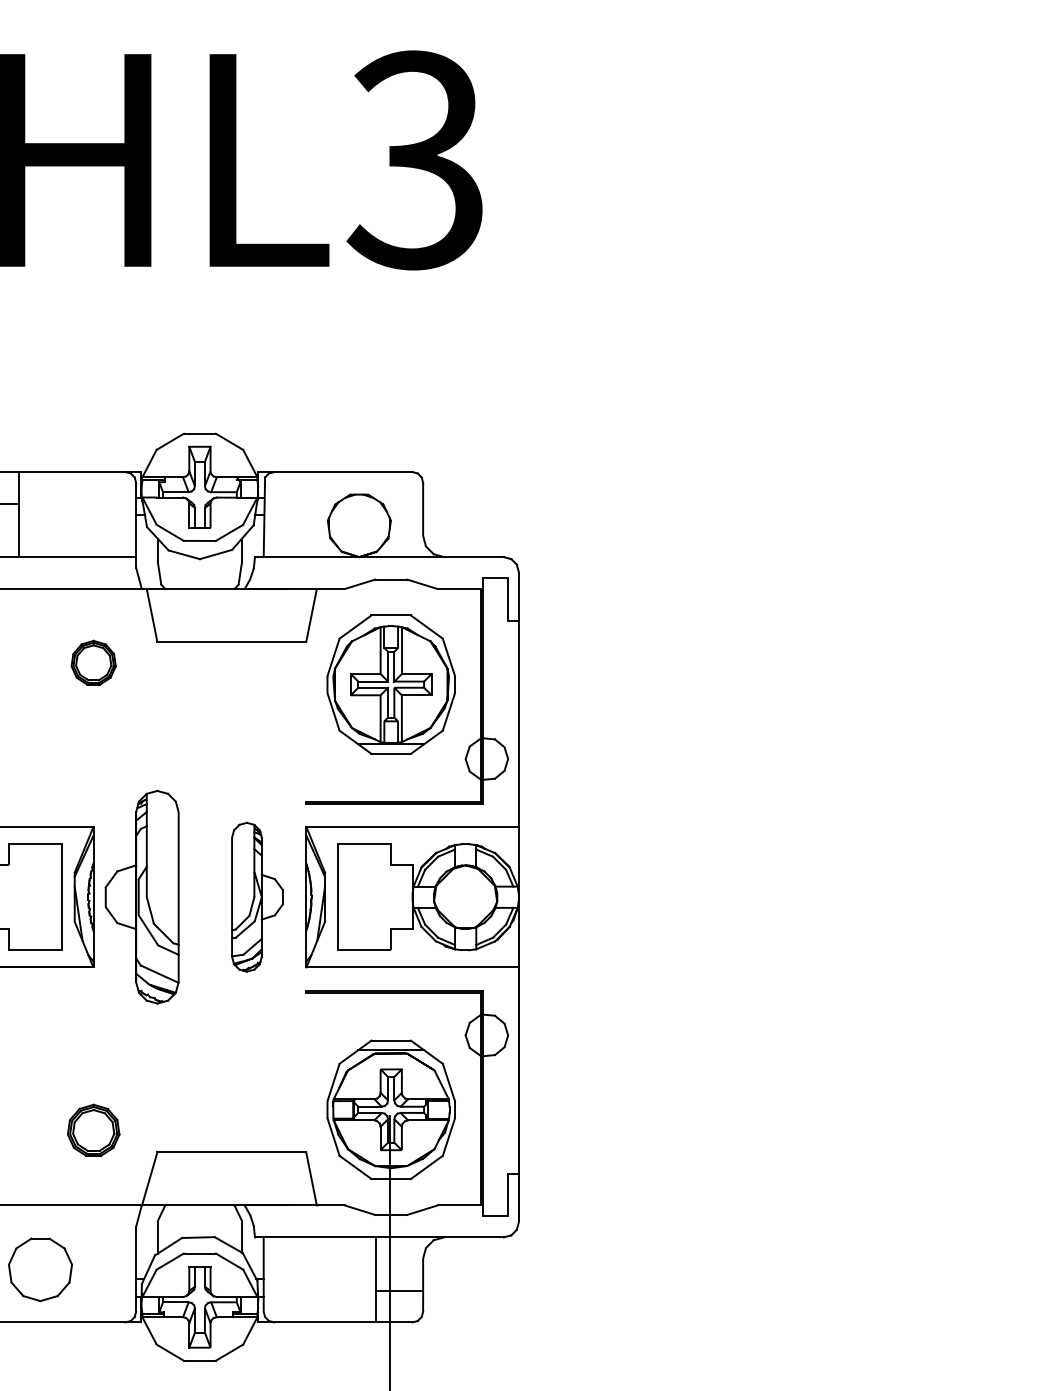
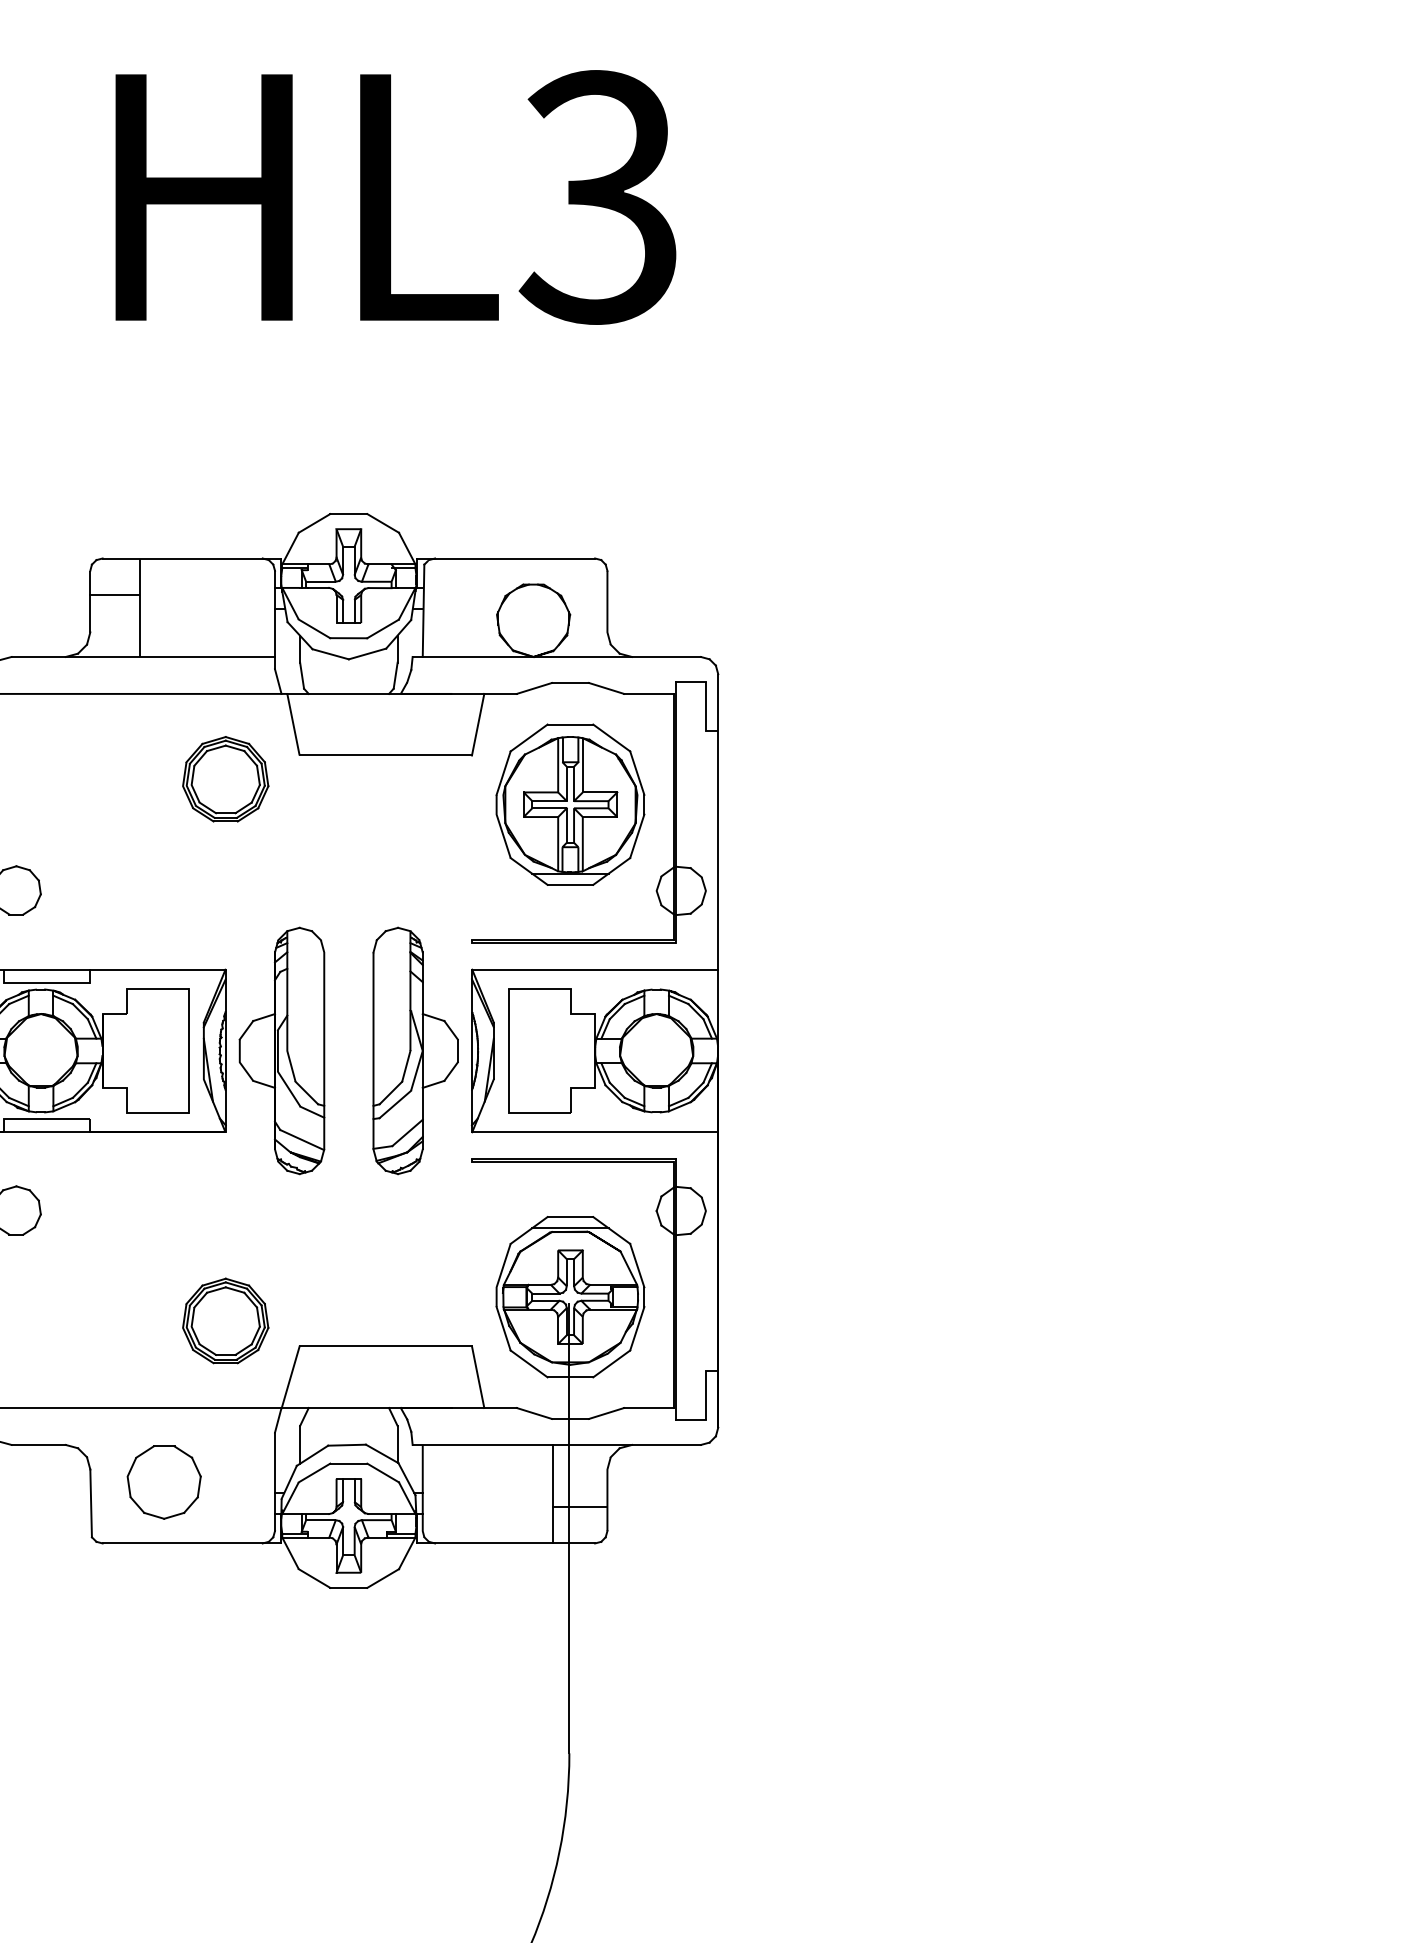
part: (93, 662) -> (225, 779), size x1.67
part: (257, 896) -> (415, 1050), size x1.43
part: (93, 1129) -> (225, 1320), size x1.43

